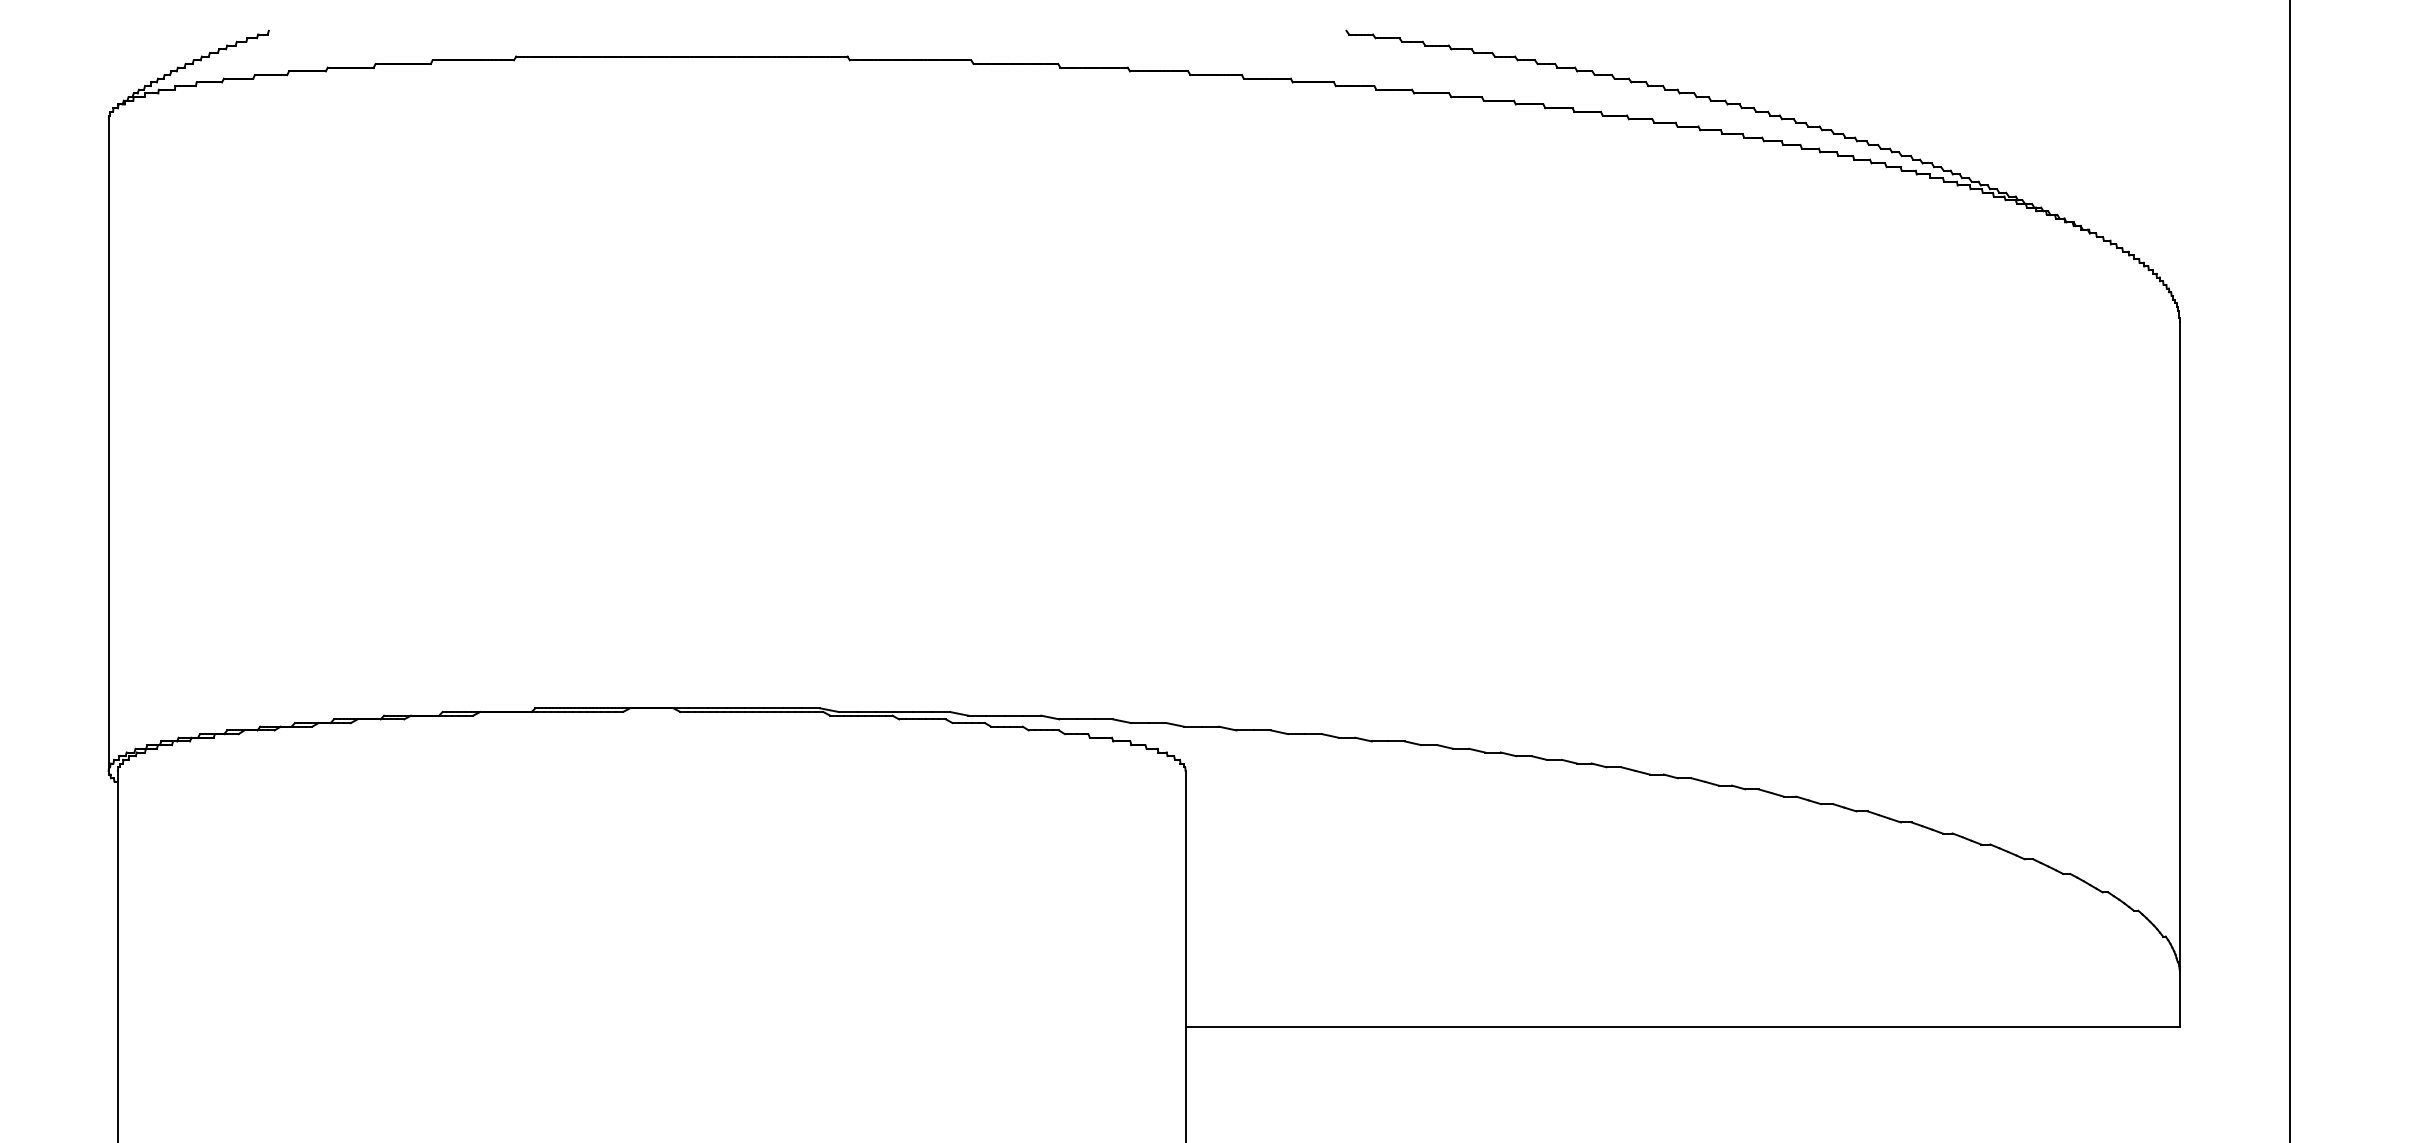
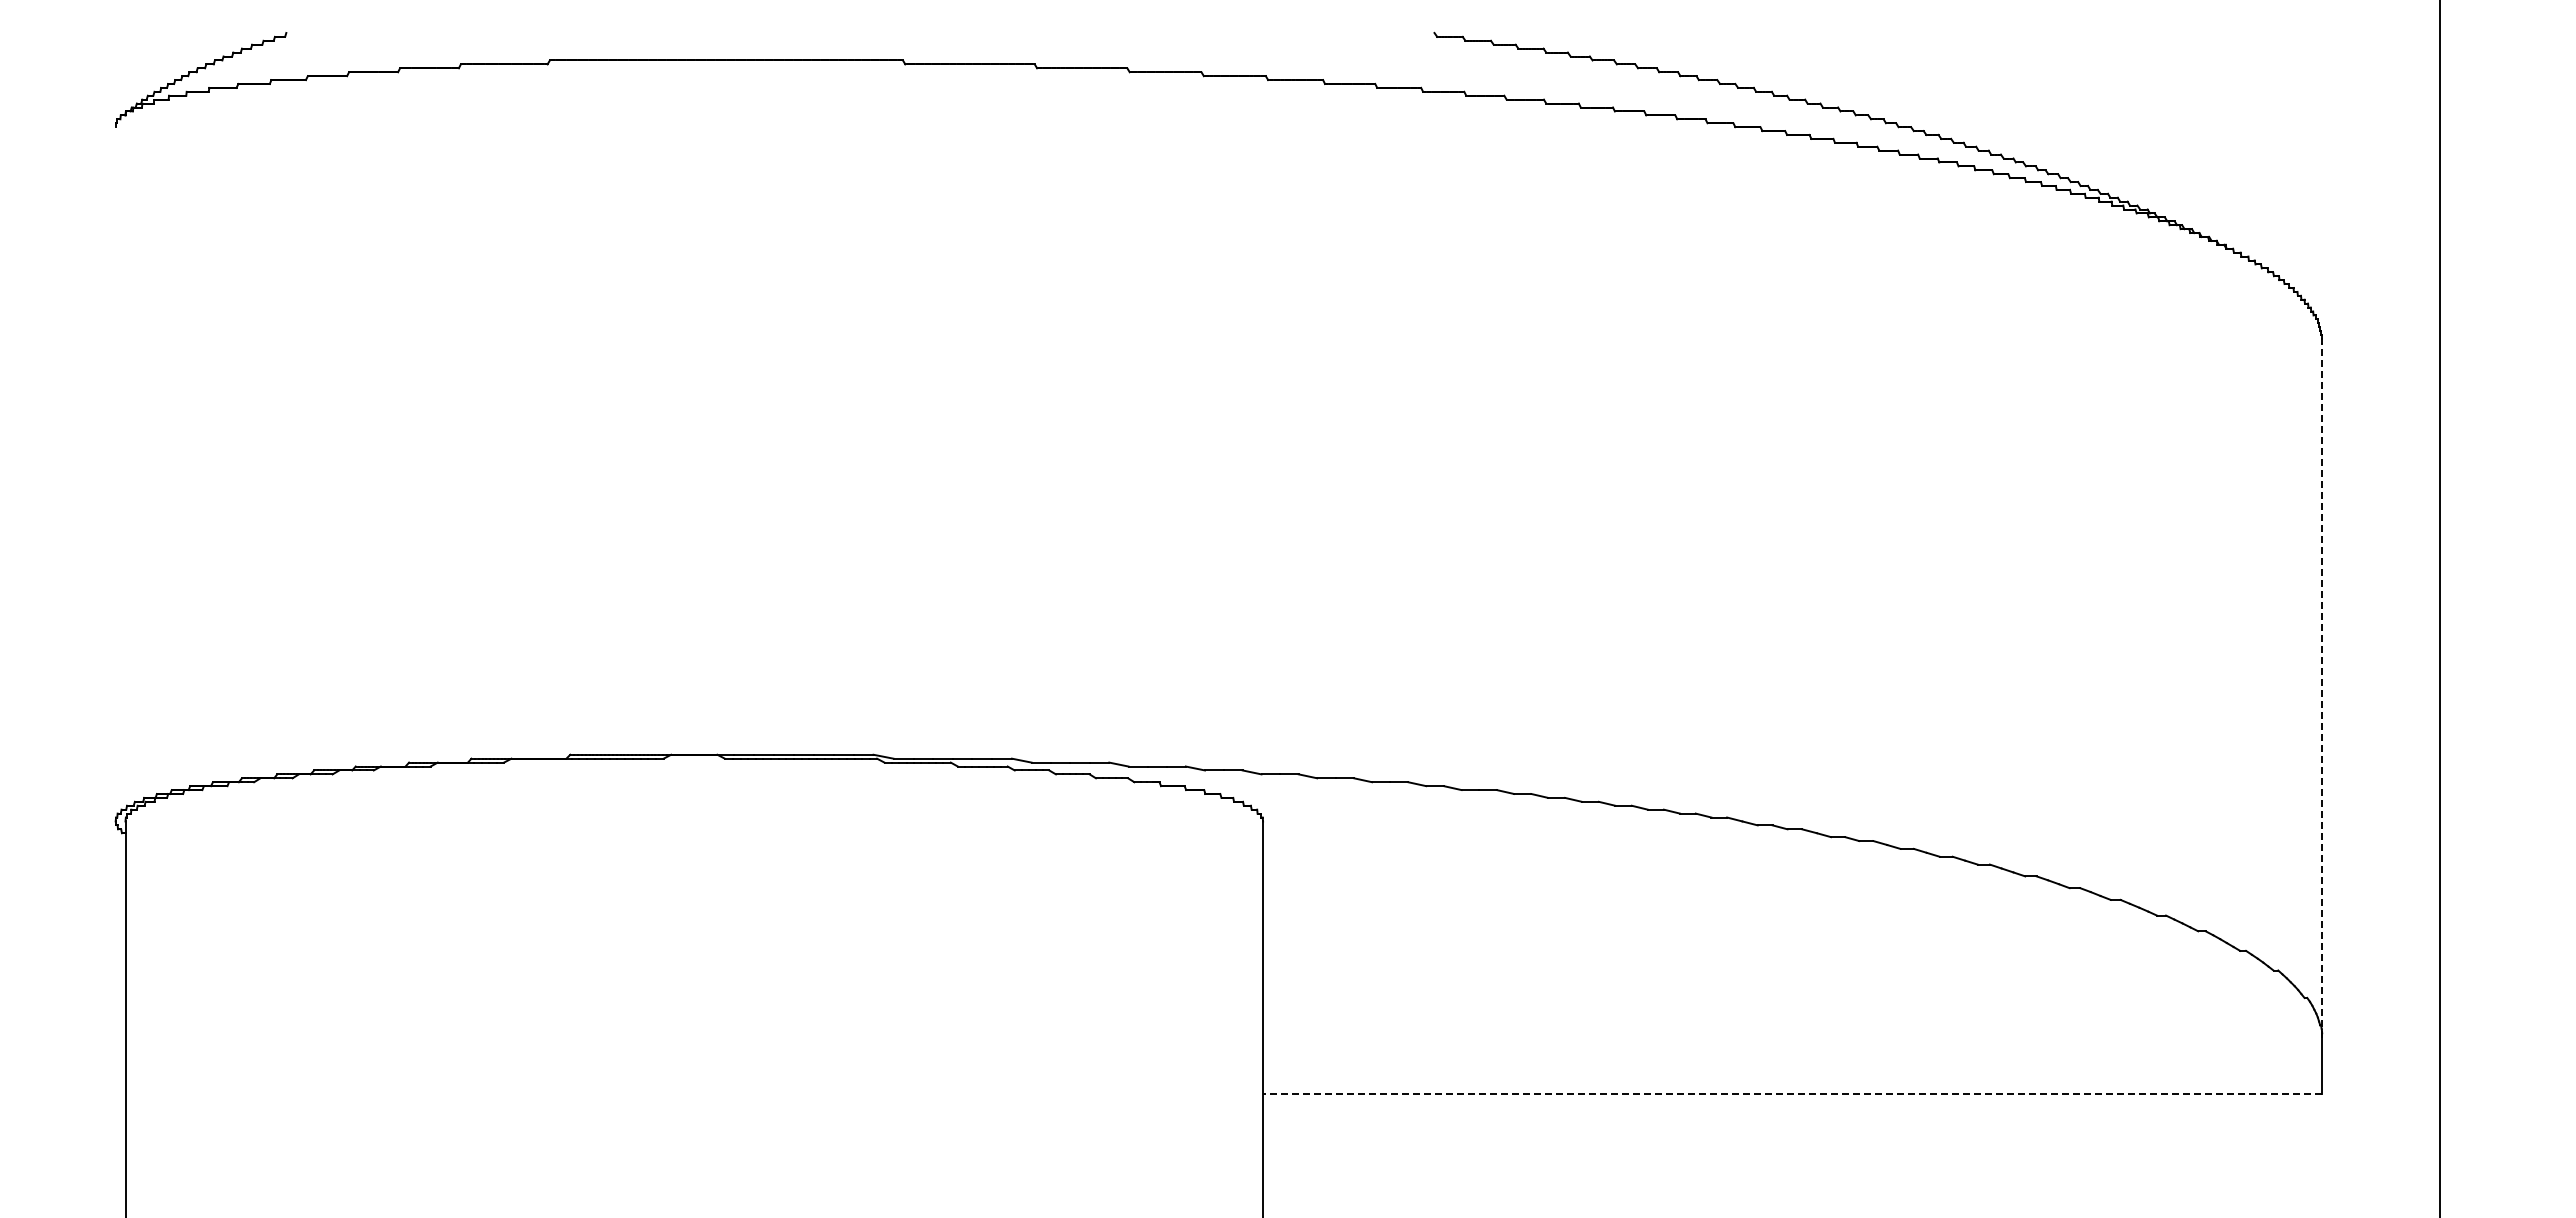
line: (108, 444) -> (115, 473), removed
line: (2179, 647) -> (2322, 689), solid -> dashed
line: (1682, 1026) -> (1792, 1093), solid -> dashed

